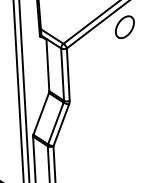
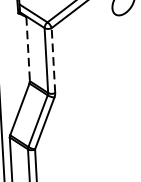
line: (47, 65) -> (27, 49), solid -> dashed
line: (68, 74) -> (53, 60), solid -> dashed

